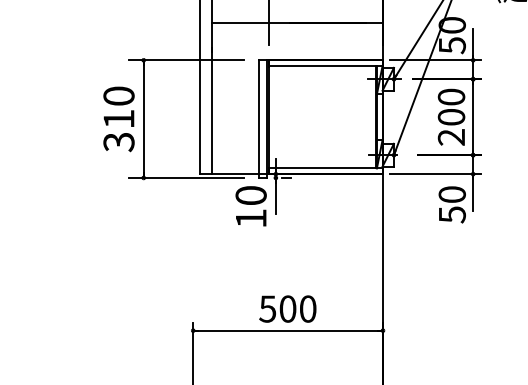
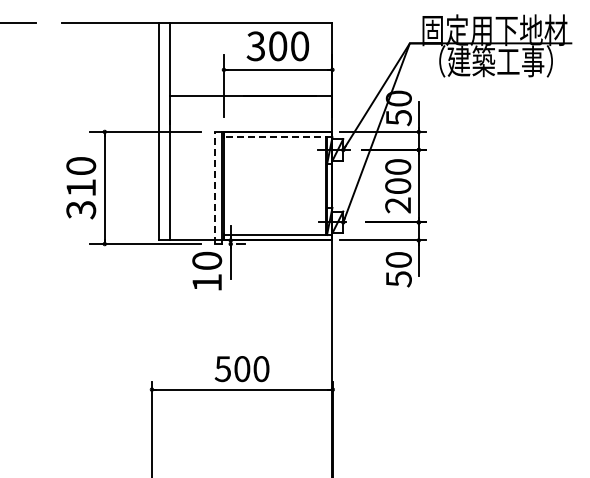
line: (324, 66) -> (277, 137), solid -> dashed
line: (259, 118) -> (215, 187), solid -> dashed

